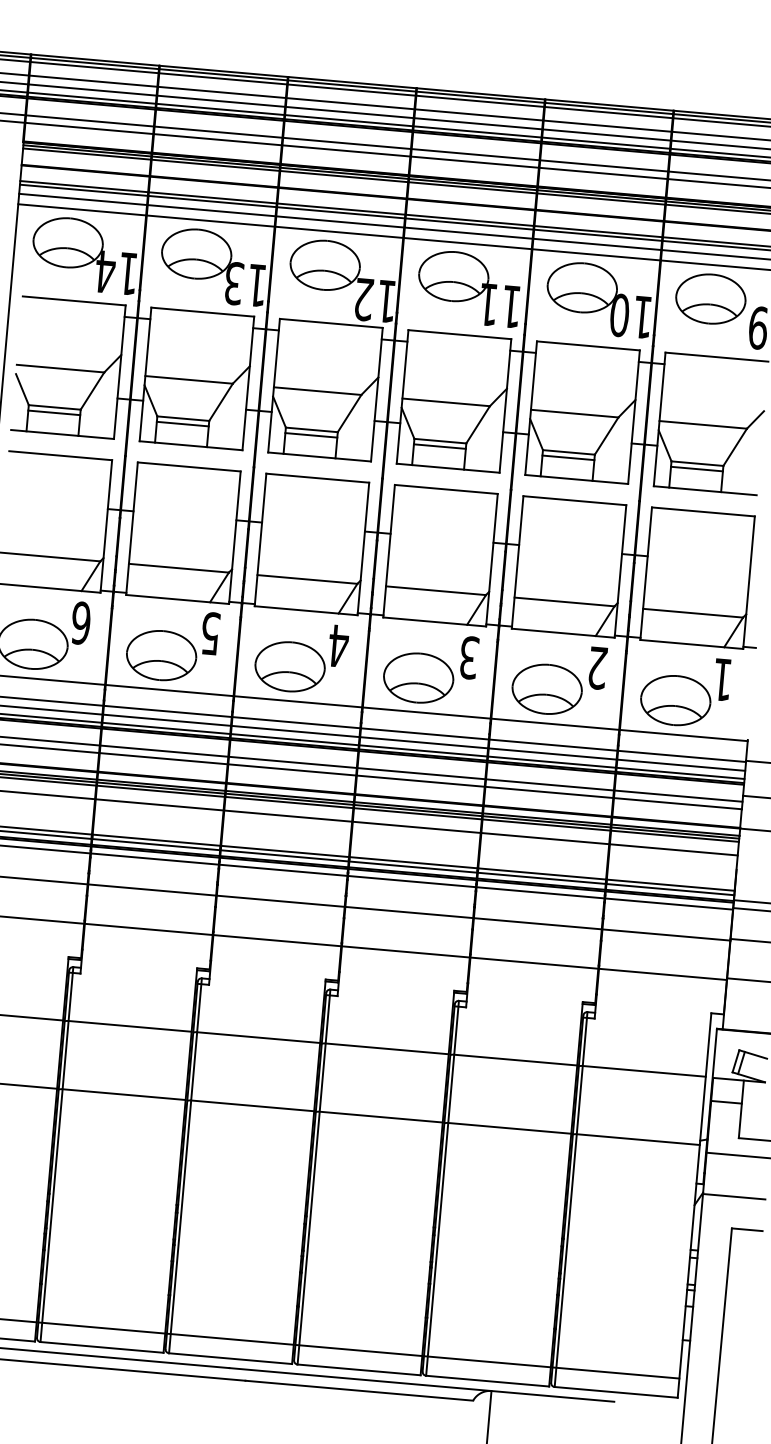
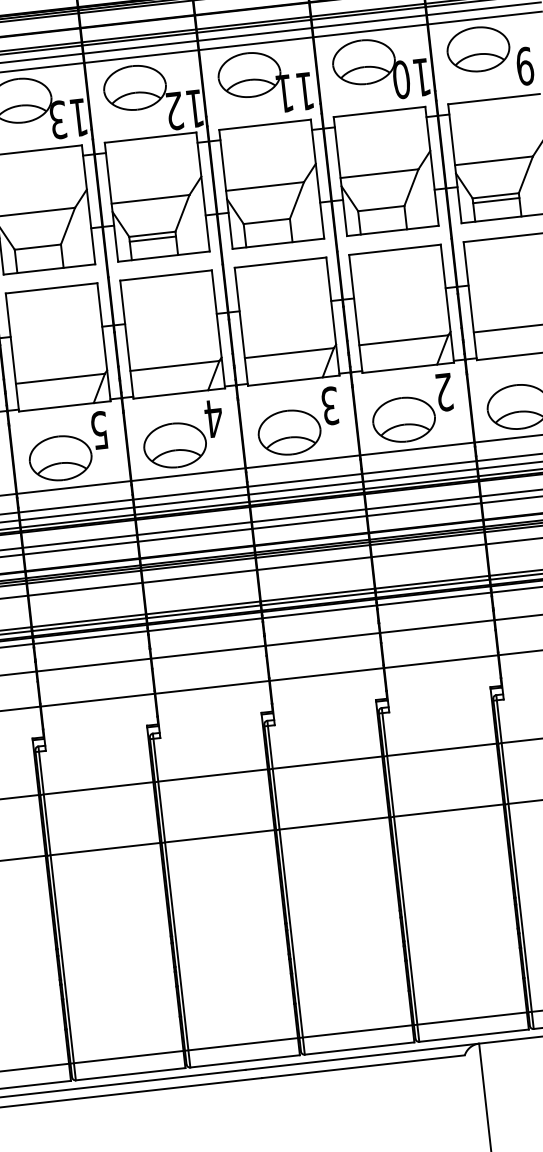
line: (182, 423) -> (38, 251), removed
line: (439, 446) -> (267, 226), removed
line: (568, 457) -> (381, 213), removed

